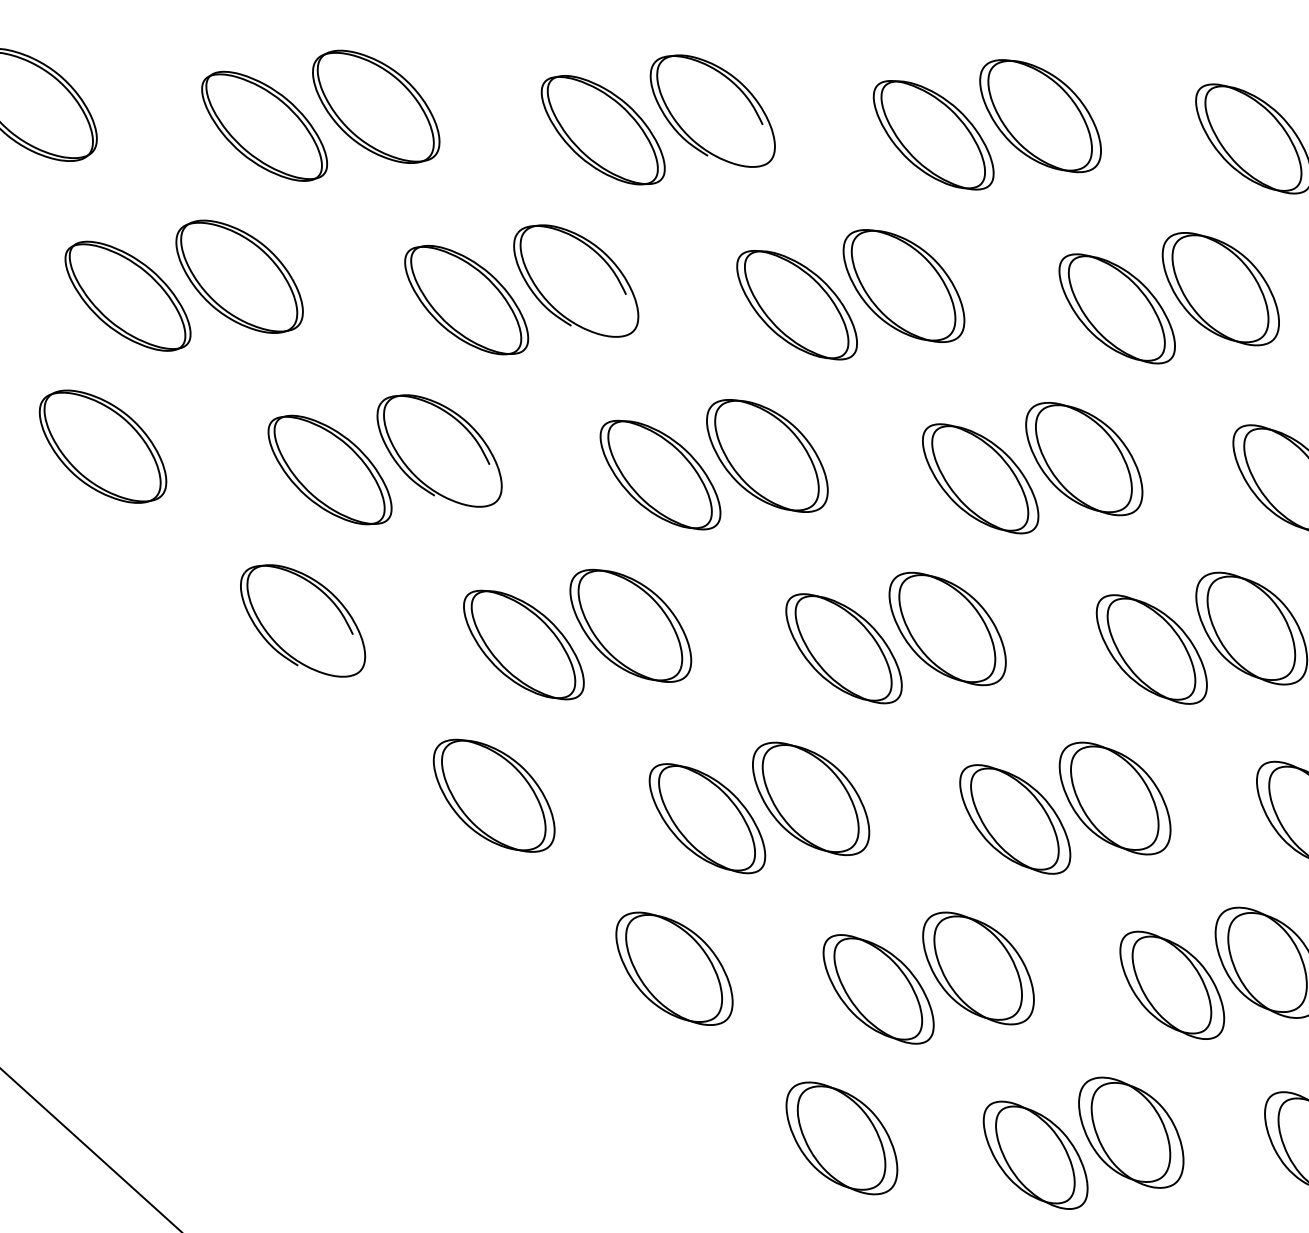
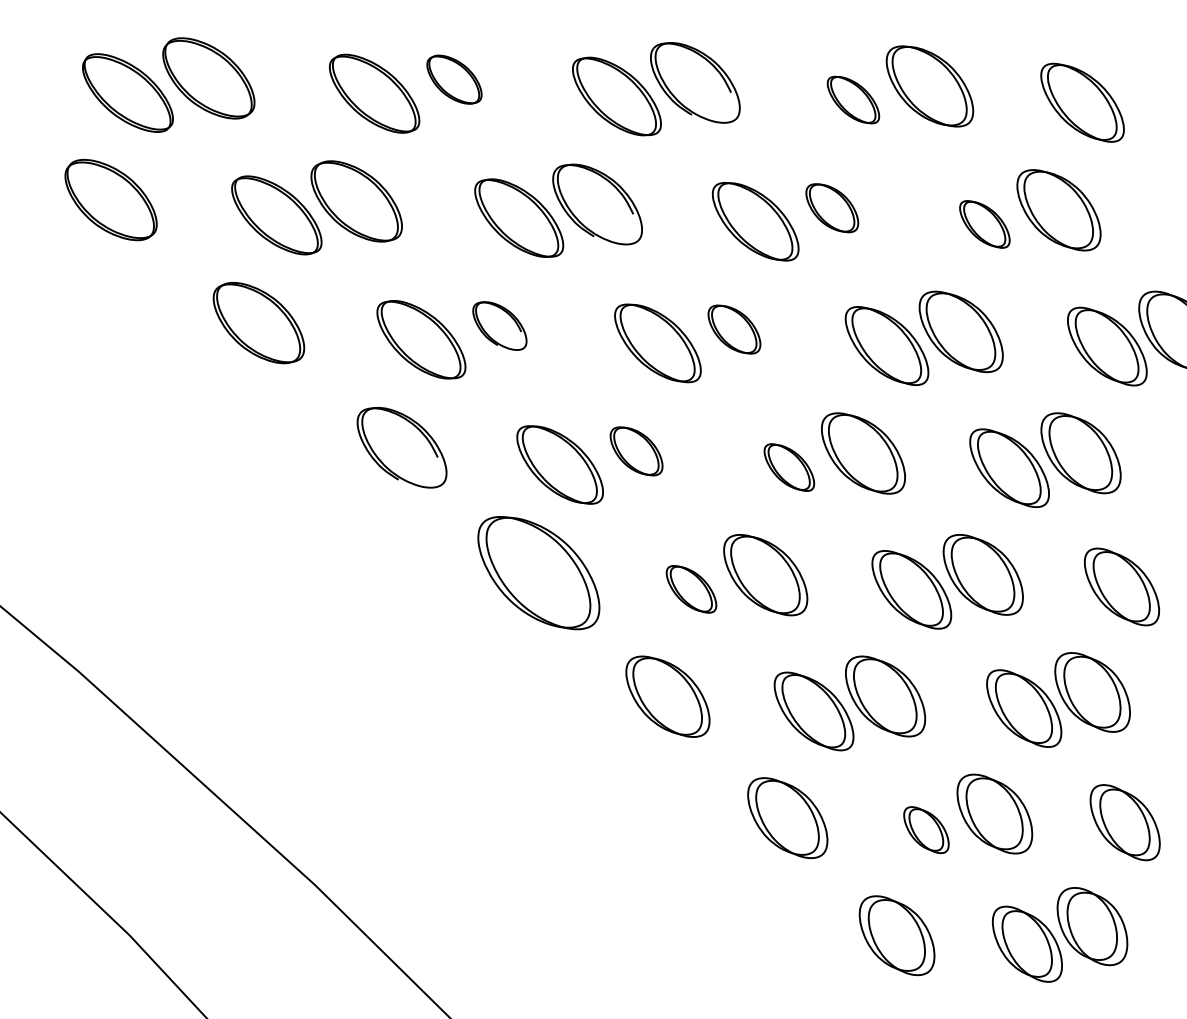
part: (376, 106) -> (454, 79), size x0.6
part: (933, 134) -> (853, 99), size x0.6
part: (904, 286) -> (832, 208), size x0.6
part: (1116, 308) -> (984, 224), size x0.6
part: (439, 450) -> (499, 325), size x0.6
part: (767, 455) -> (734, 329), size x0.6
part: (630, 626) -> (636, 451), size x0.6
part: (844, 648) -> (789, 467), size x0.6
part: (493, 795) -> (538, 572), size x1.4
part: (707, 818) -> (691, 589), size x0.6
part: (1035, 1154) -> (926, 829), size x0.6

